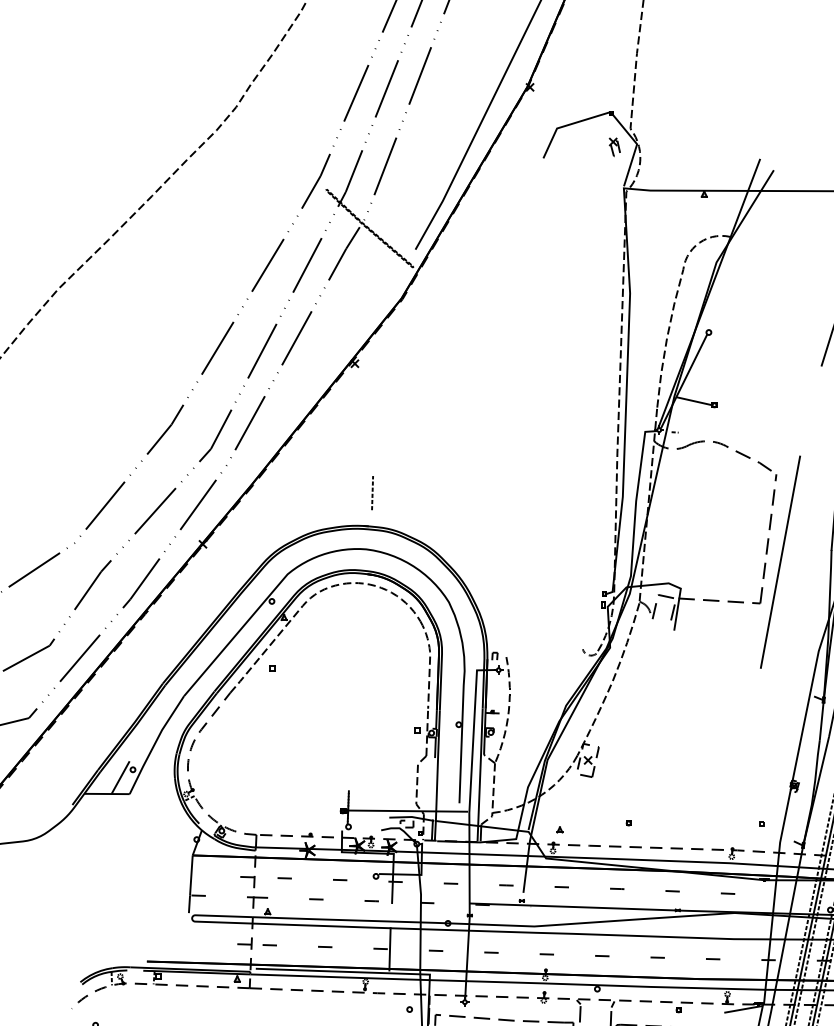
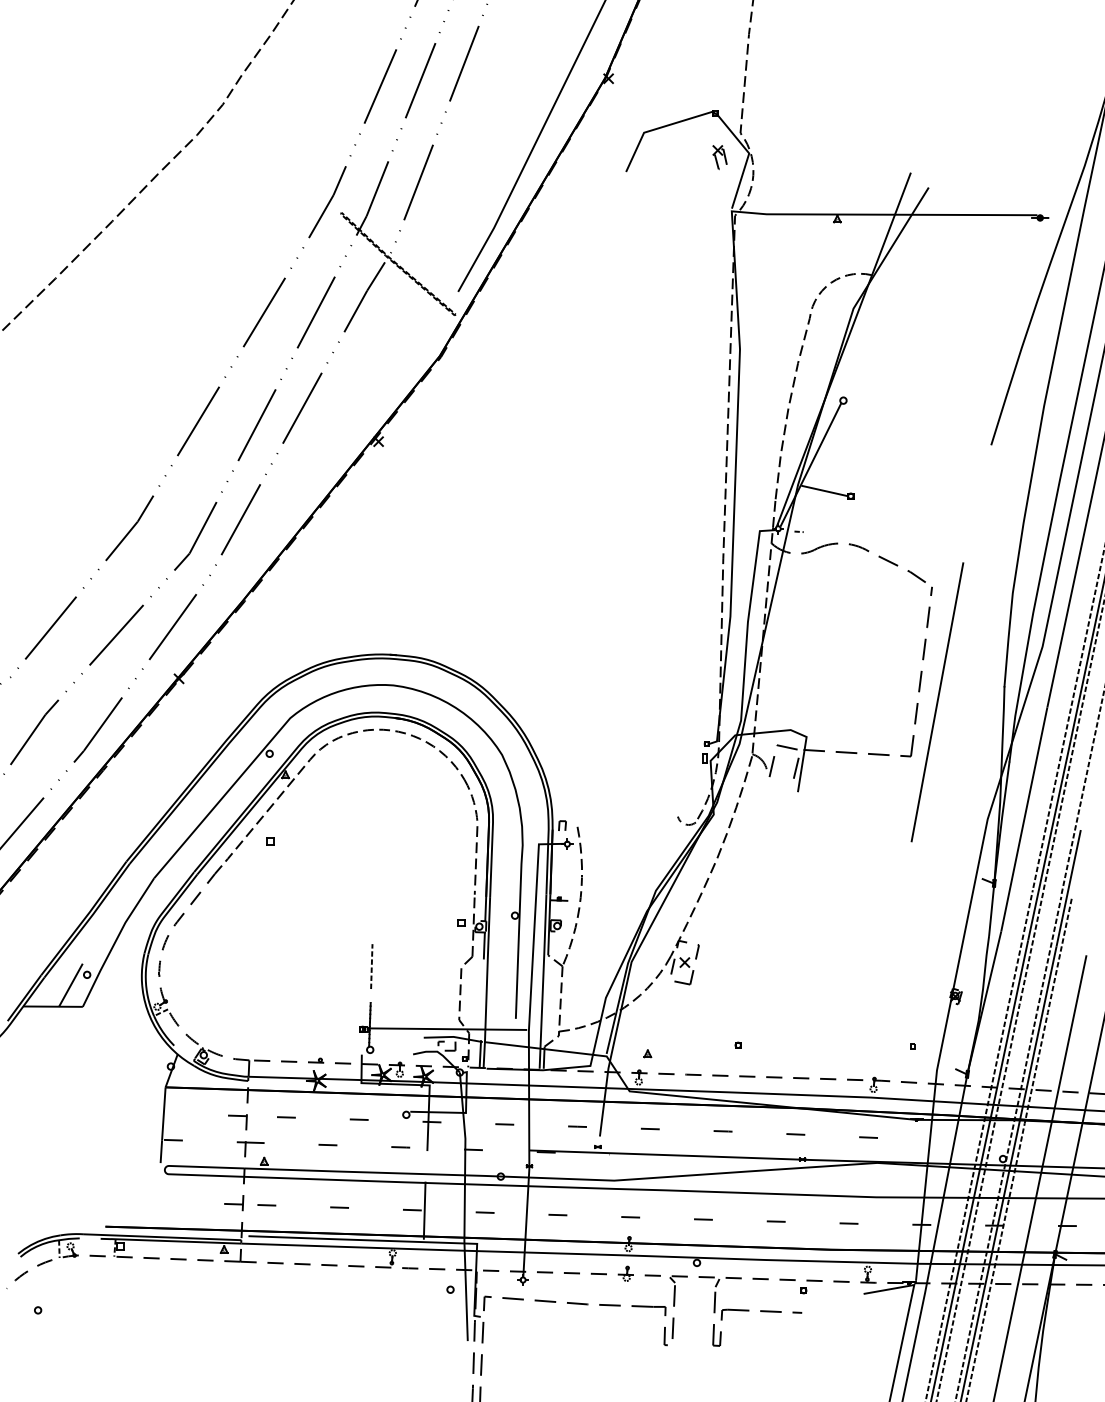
line: (372, 493) -> (371, 967), moved

